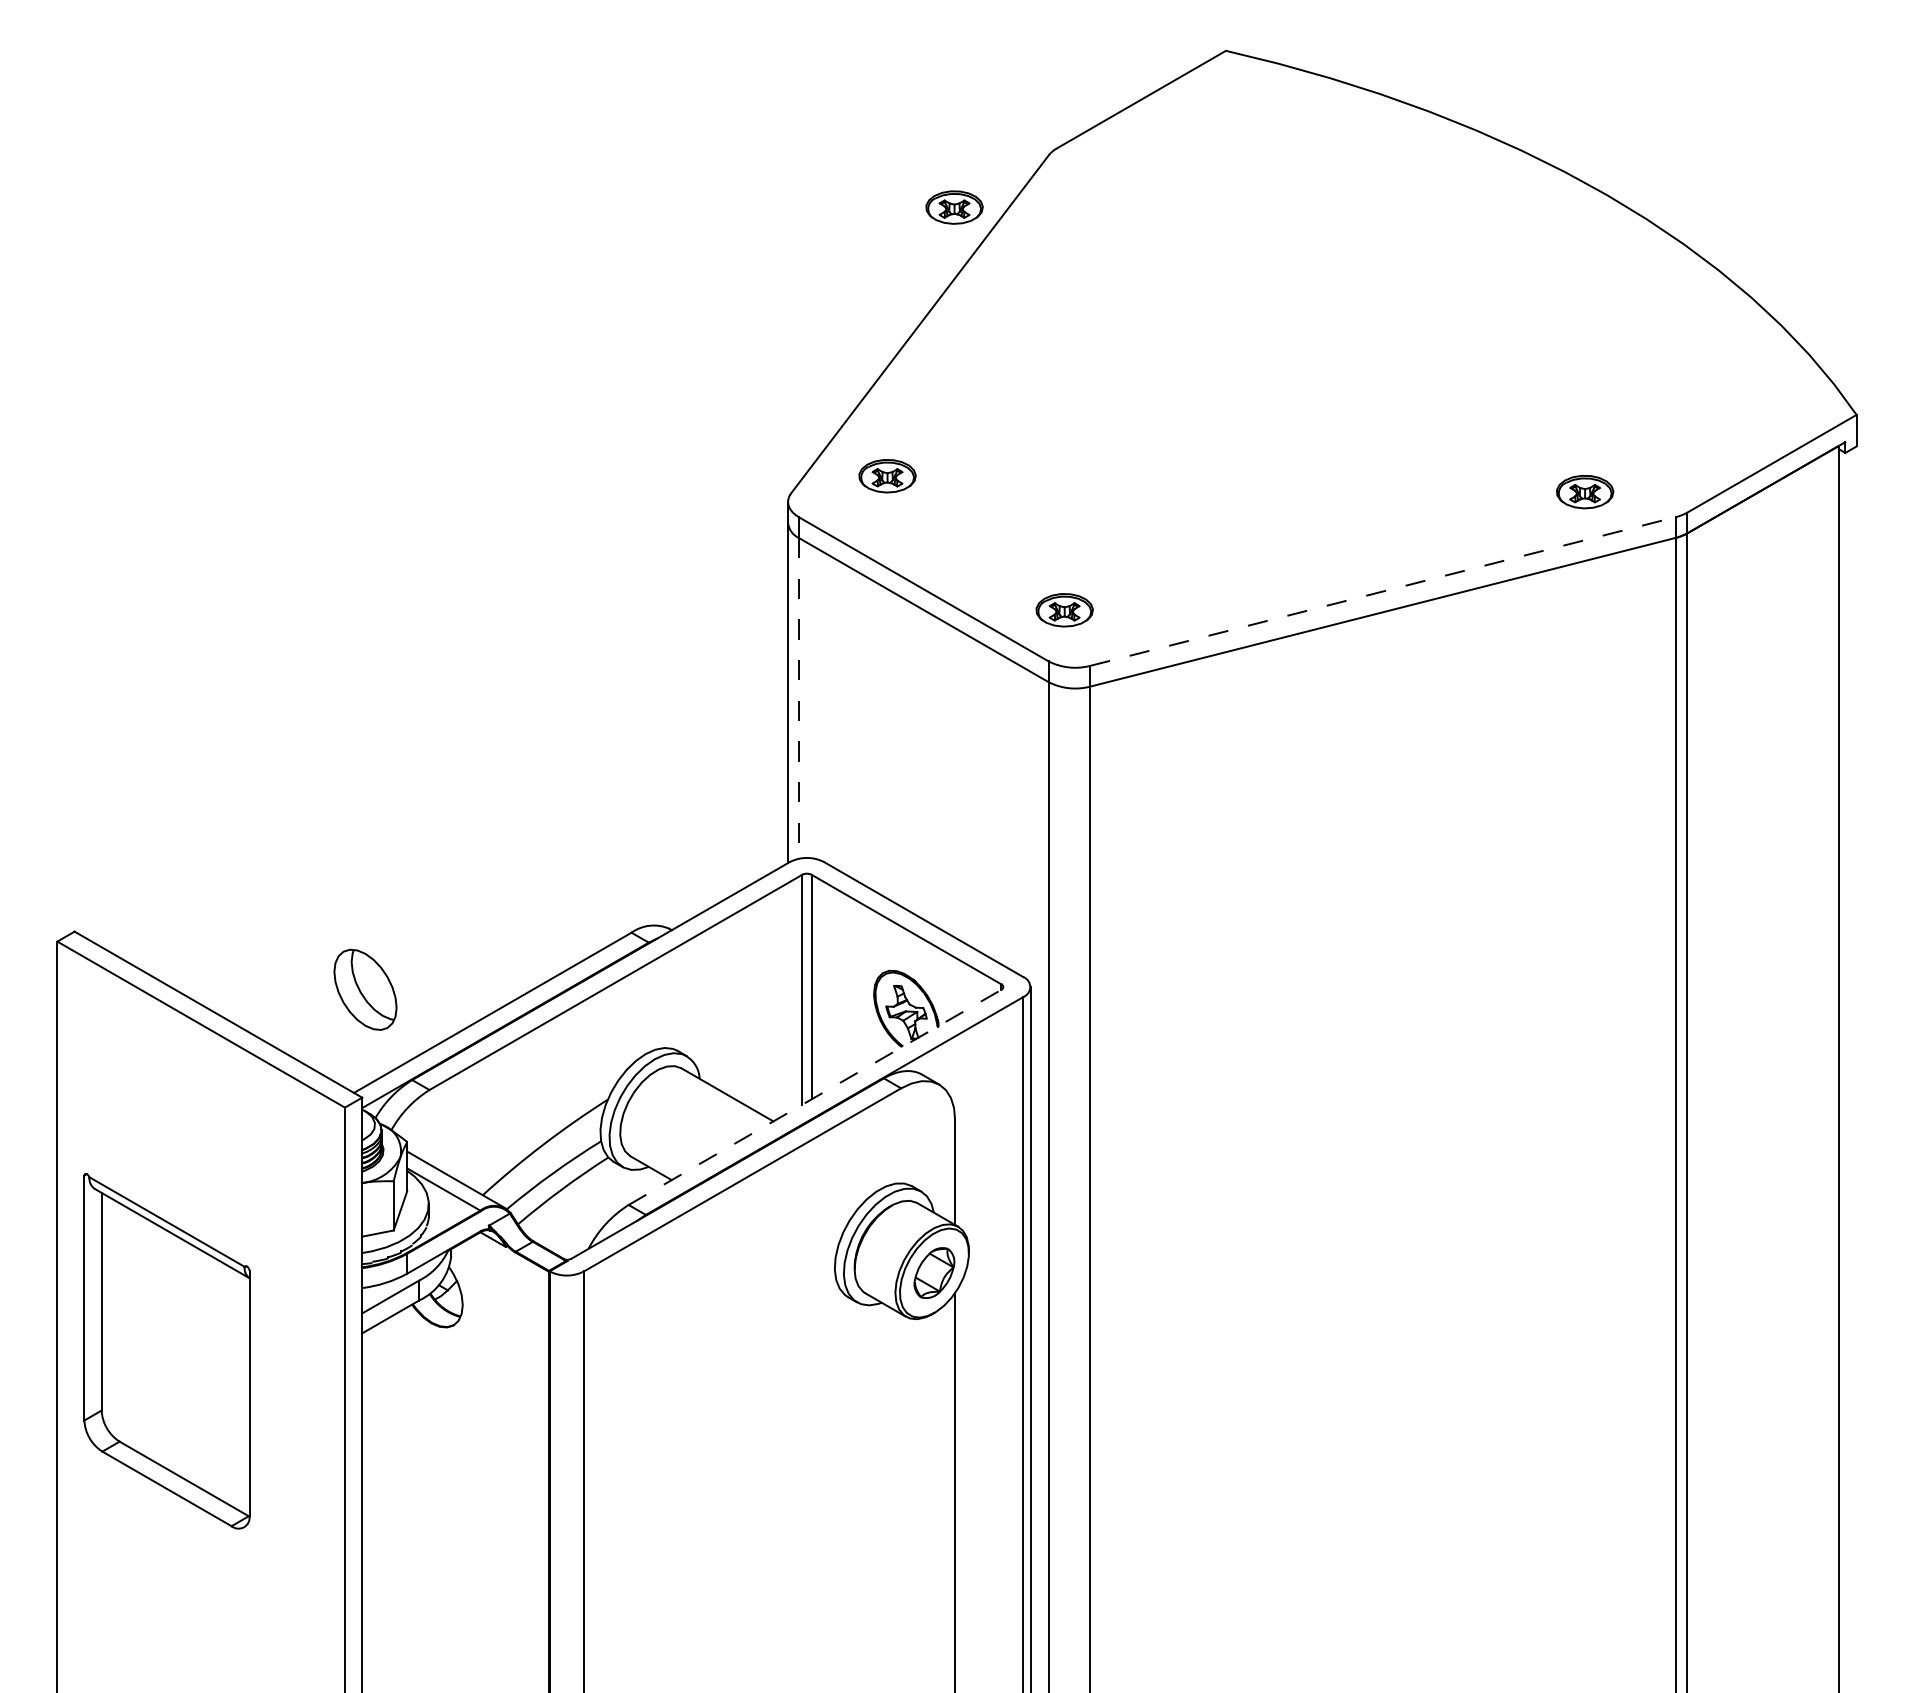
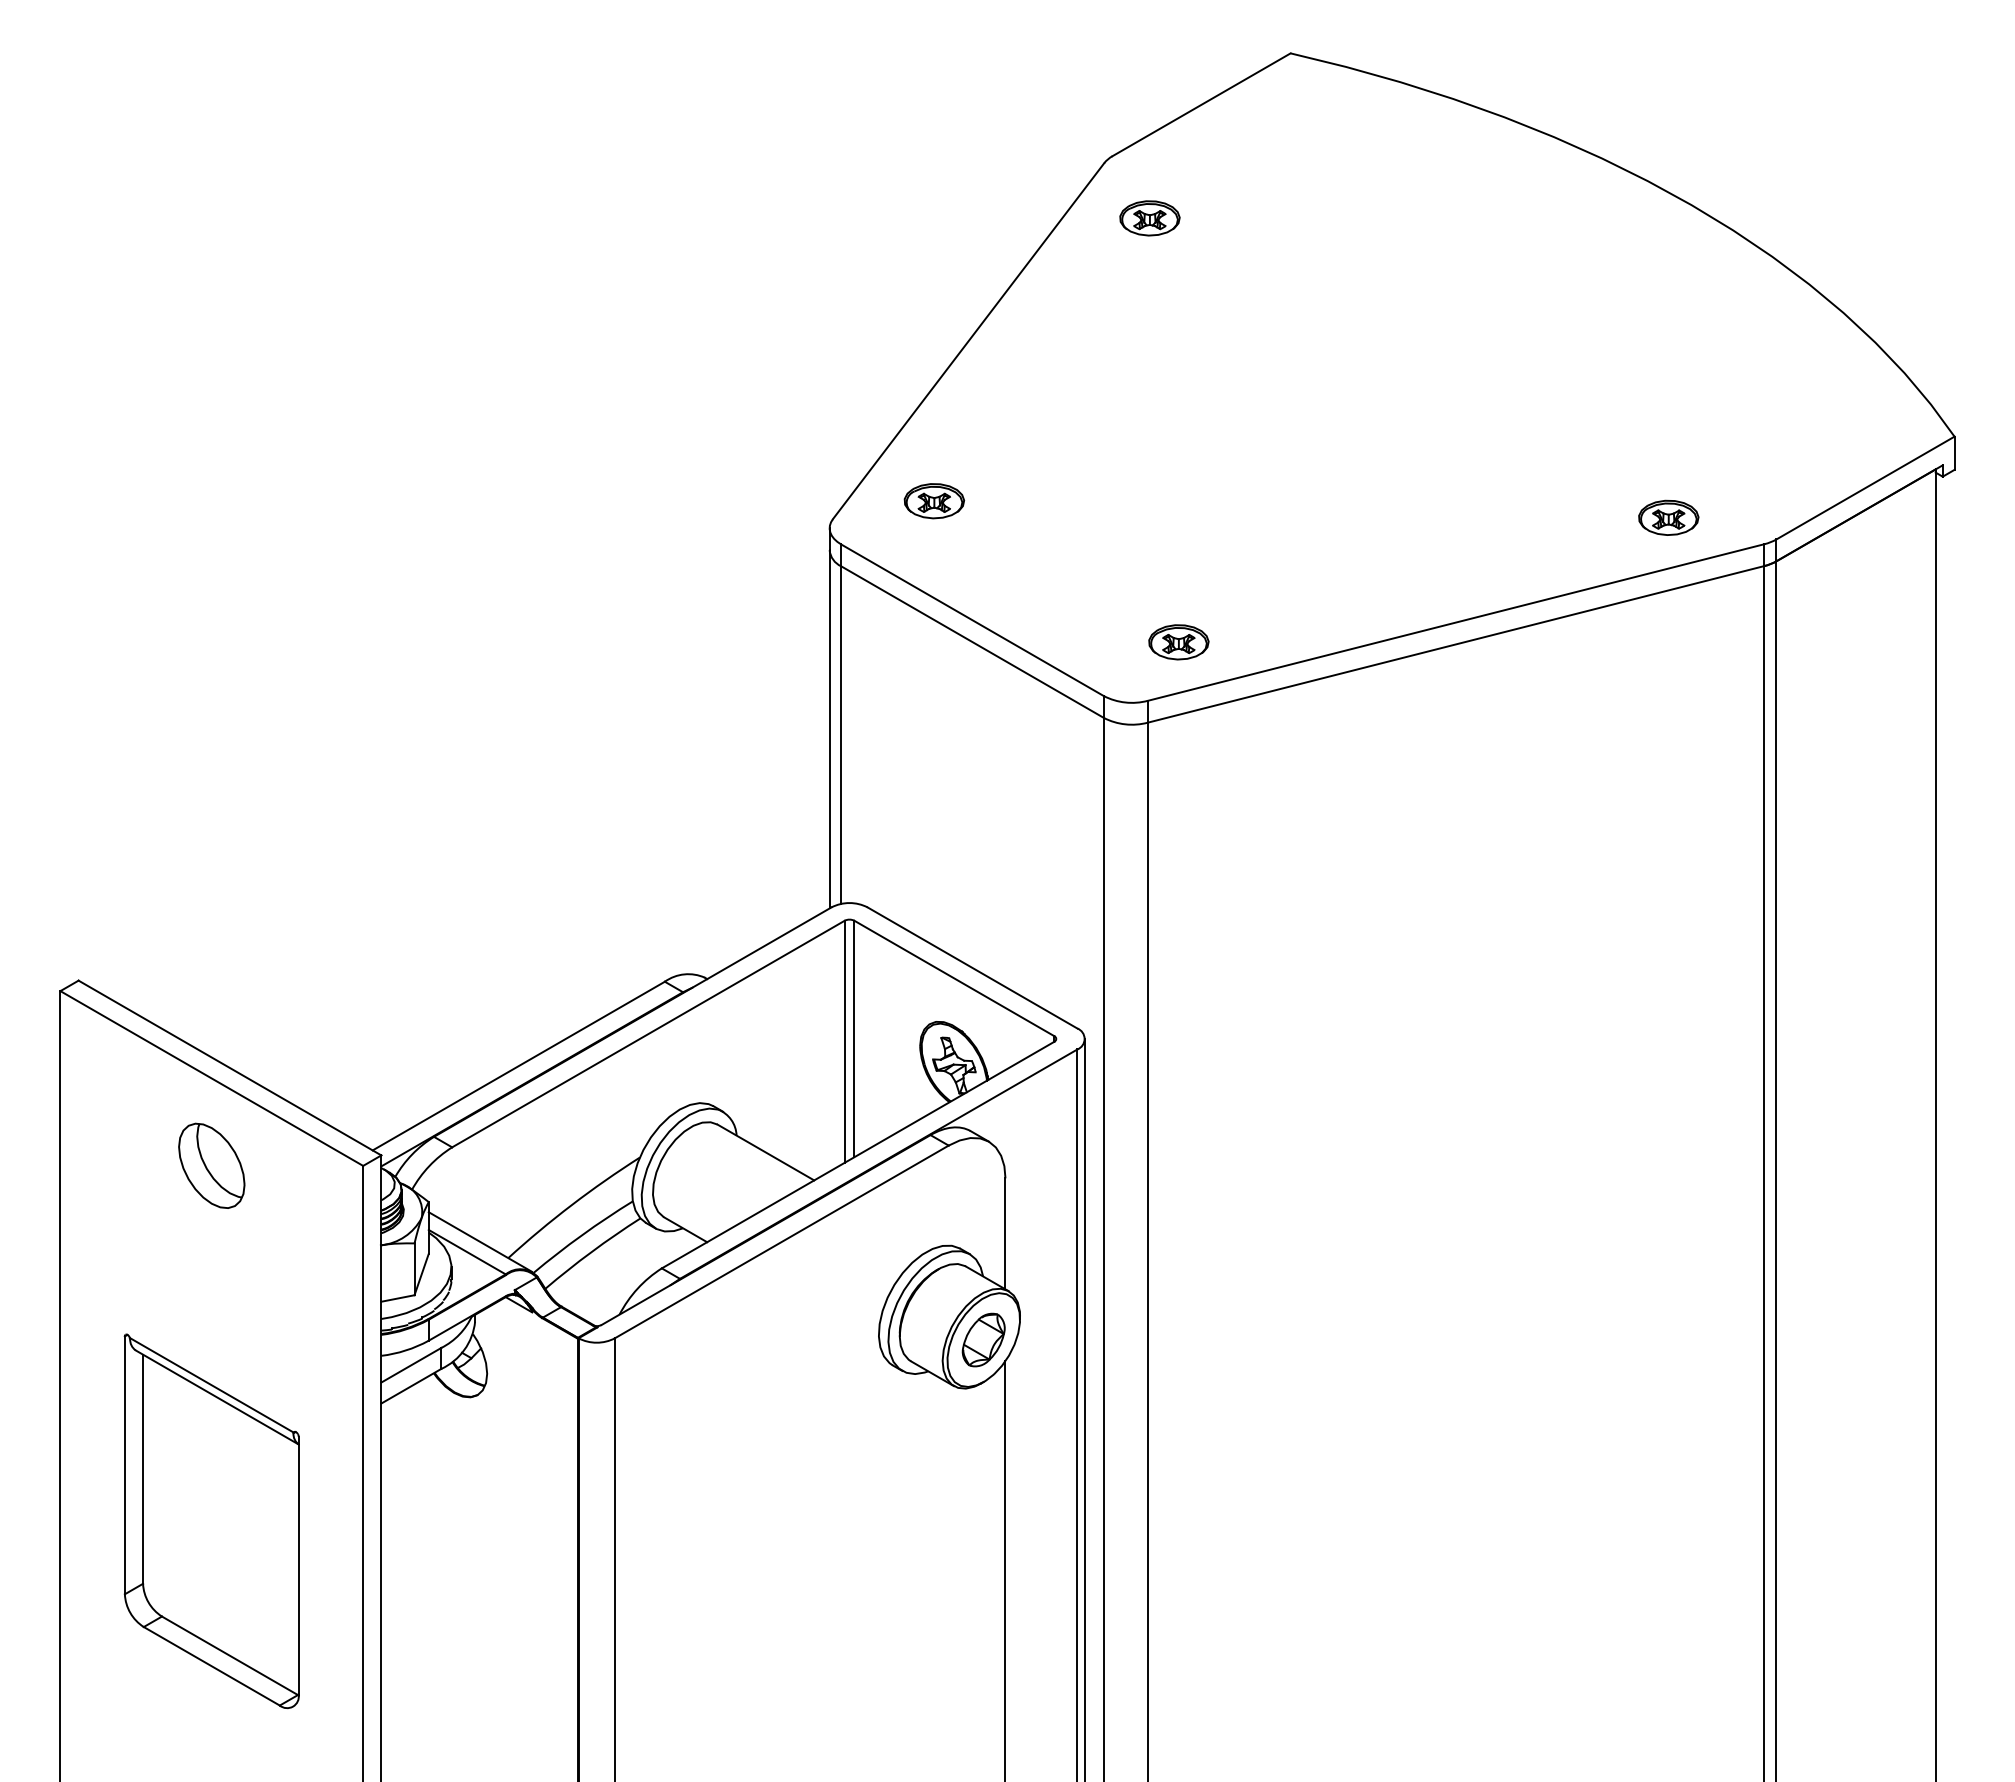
part: (954, 207) -> (1149, 218), moved
line: (1383, 591) -> (1456, 622), dashed -> solid
part: (1064, 610) -> (1178, 642), moved
line: (799, 698) -> (841, 735), dashed -> solid
part: (365, 989) -> (211, 1165), moved
line: (815, 1097) -> (858, 1155), dashed -> solid
part: (166, 1351) -> (211, 1521), moved

